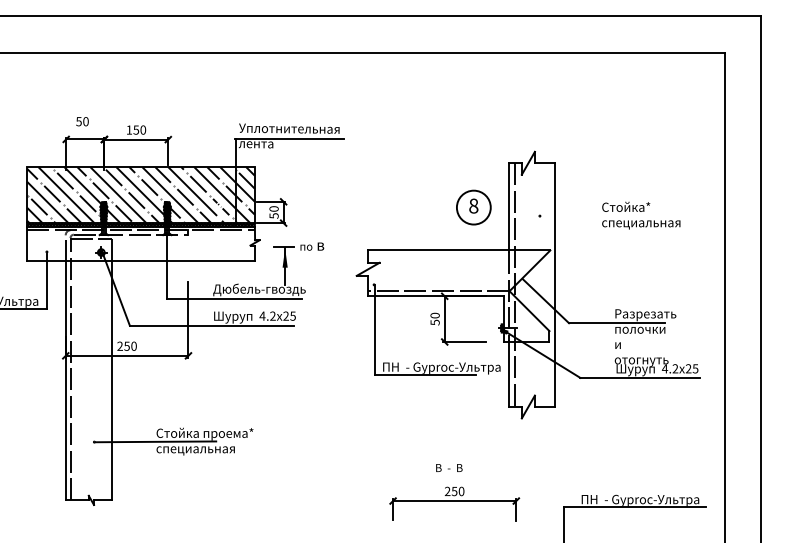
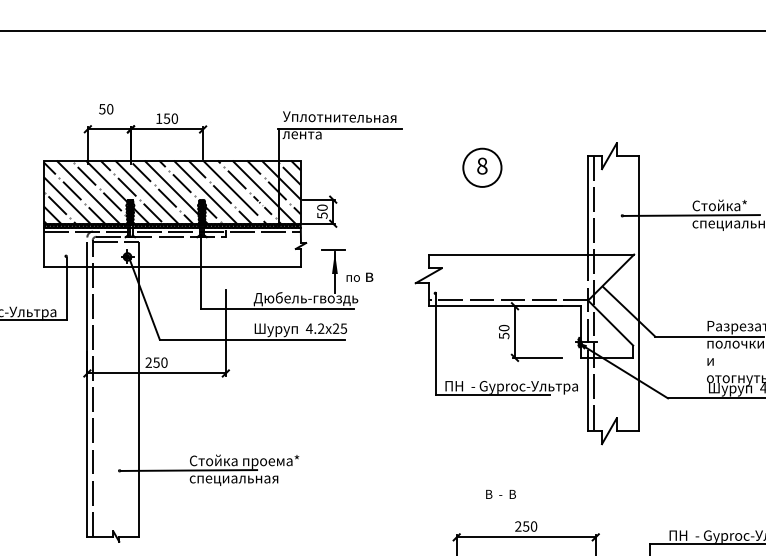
part: (473, 207) -> (482, 167), moved
line: (600, 215) -> (690, 215), added
text: (312, 246) -> (360, 277), moved
text: (449, 467) -> (501, 493), moved

